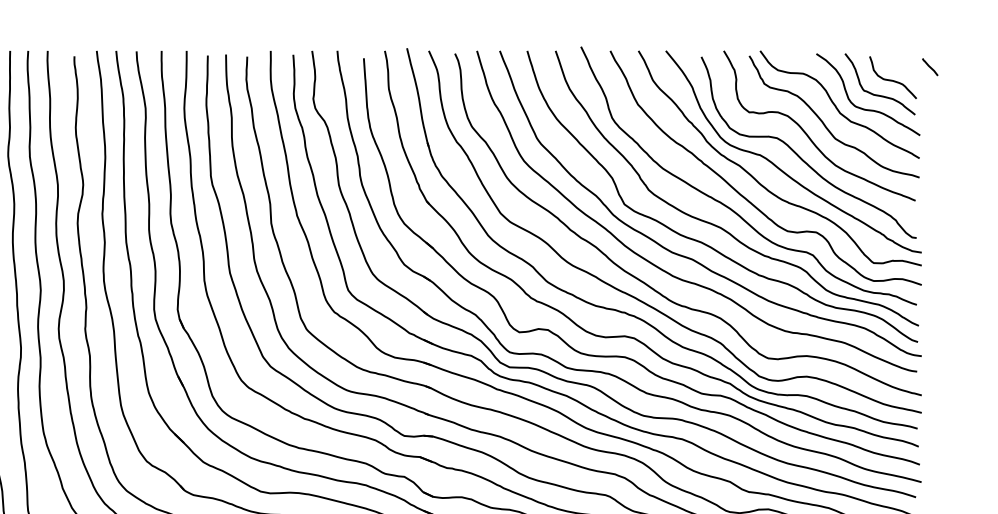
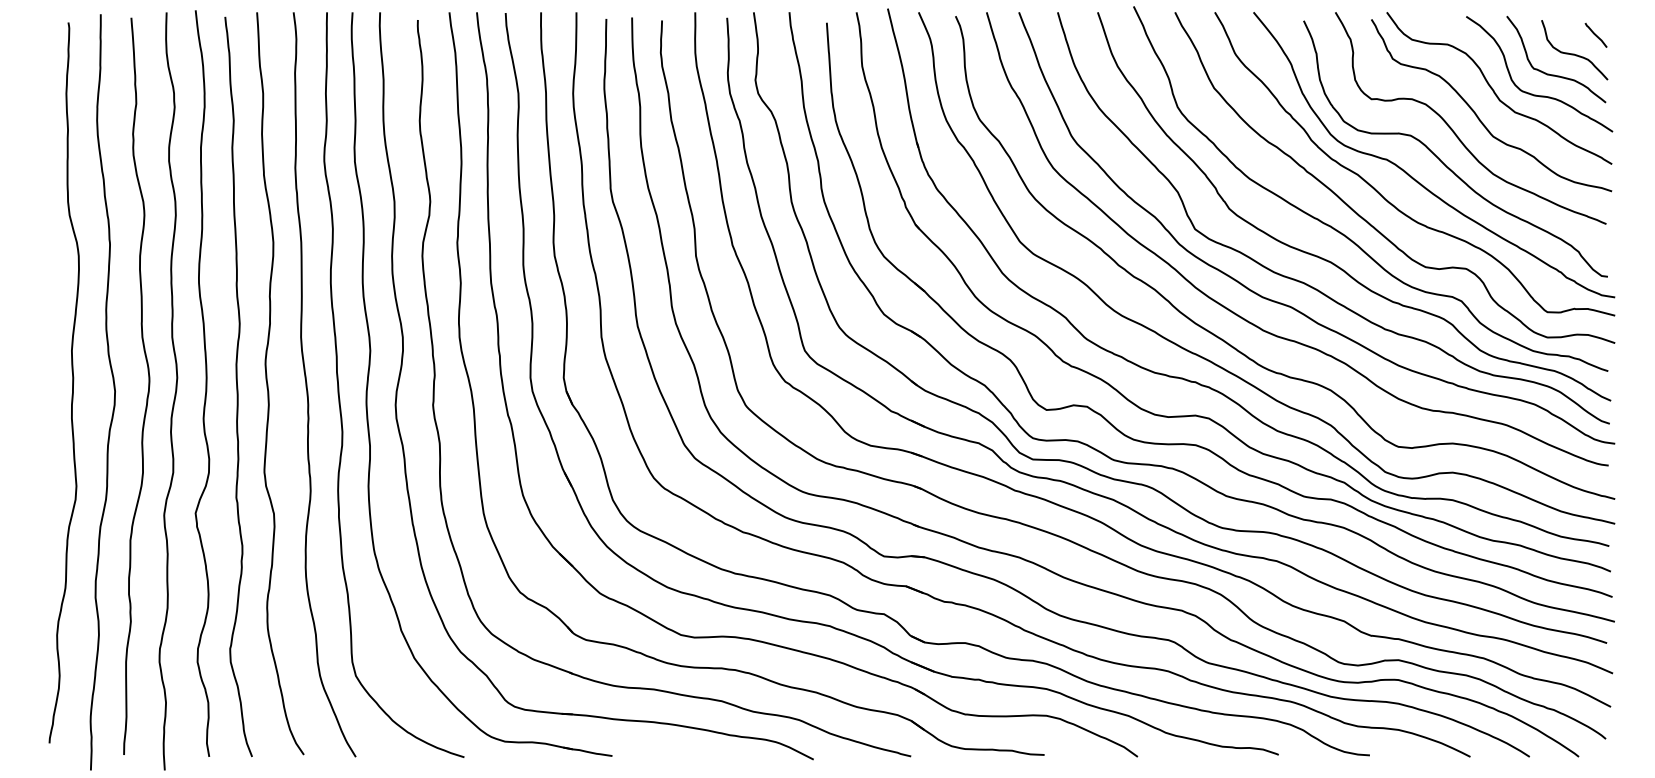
line: (929, 67) -> (1595, 35), moved

